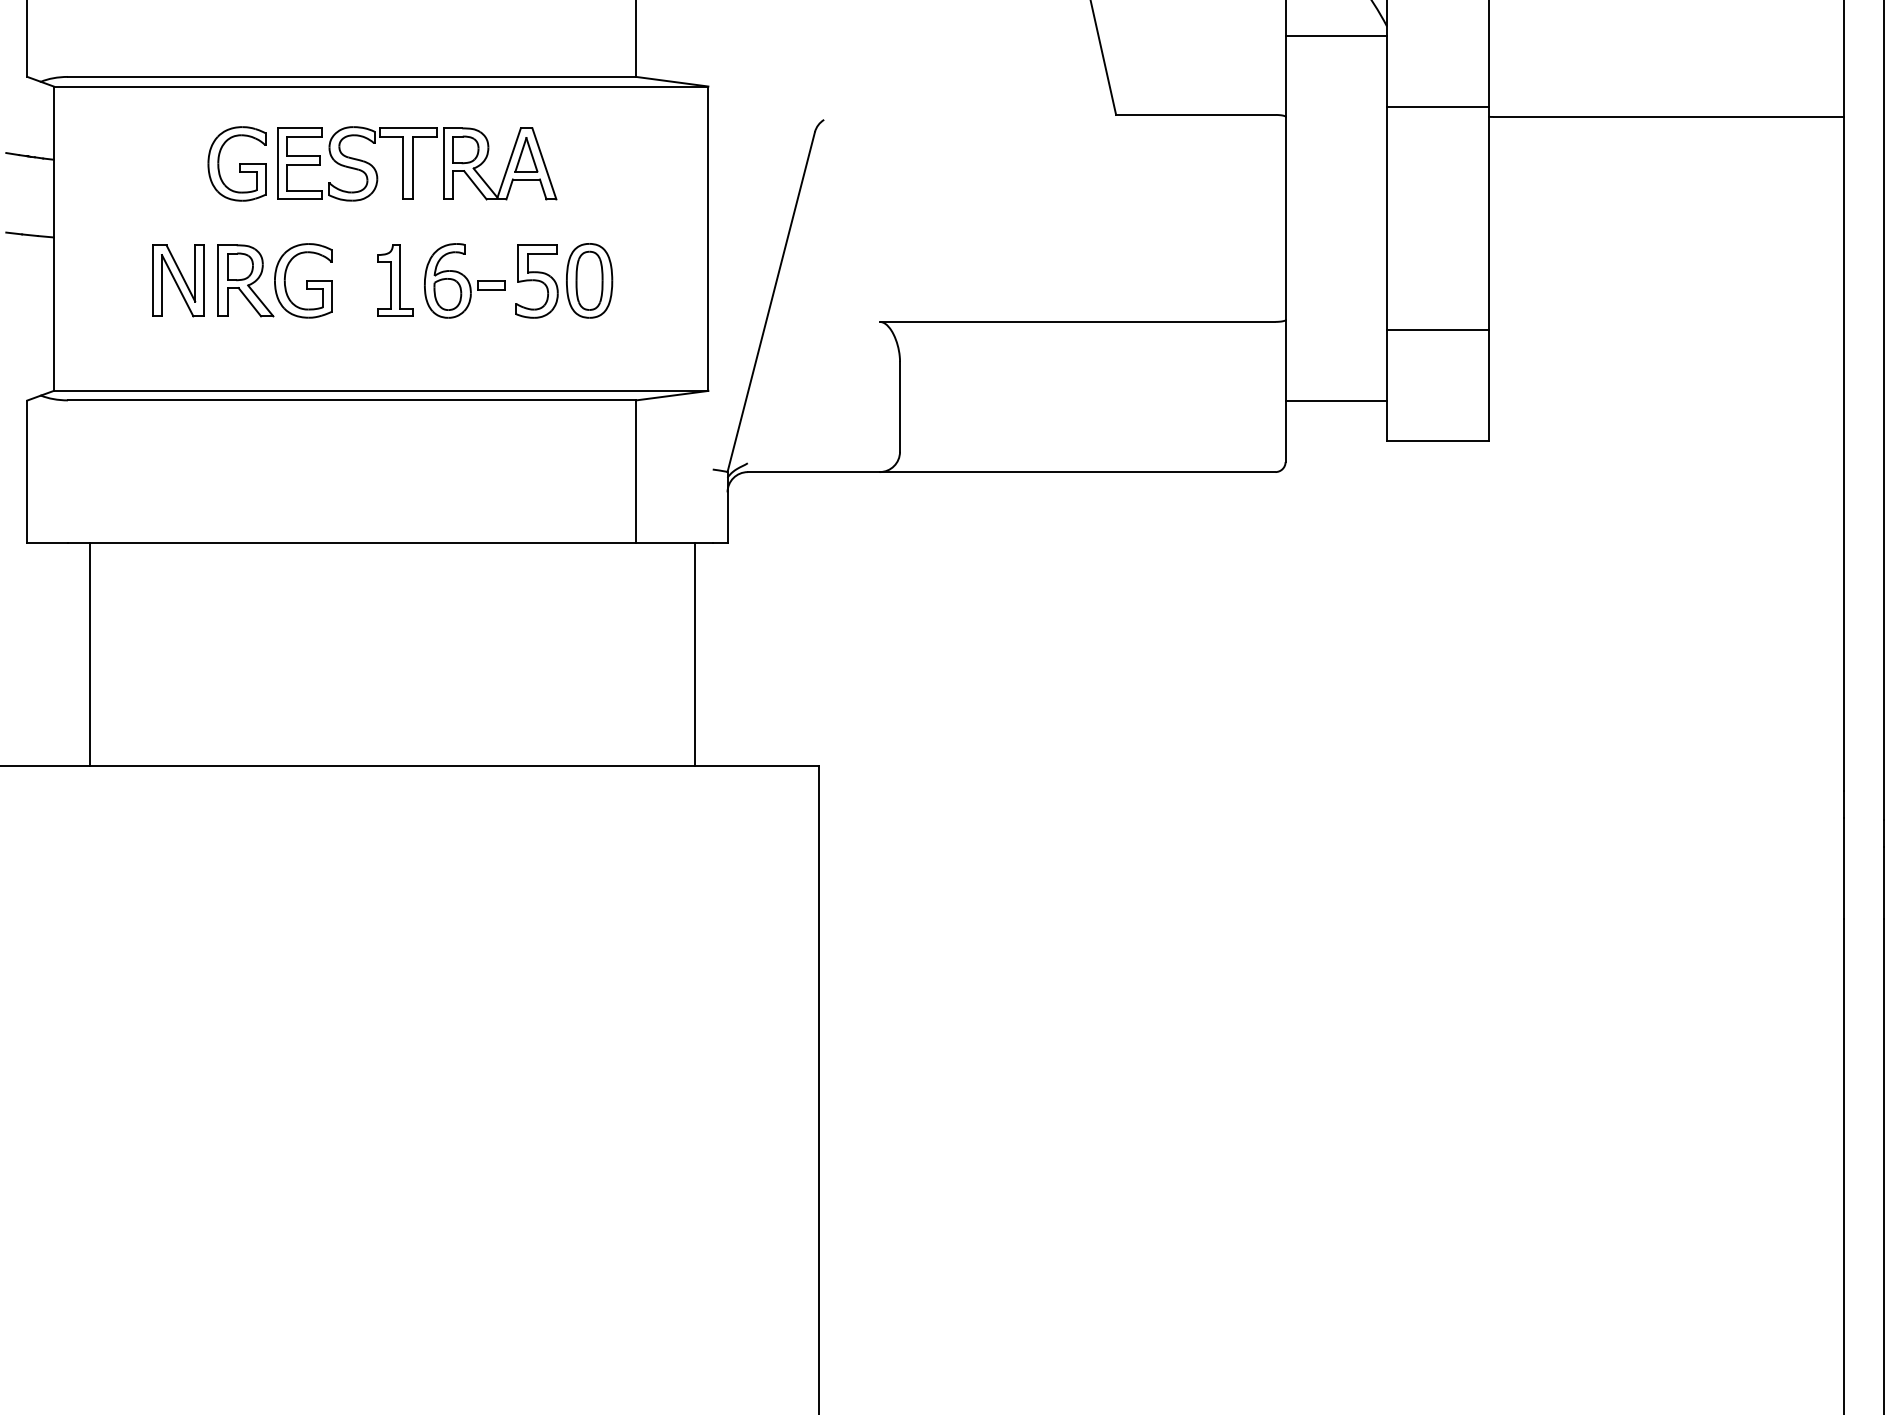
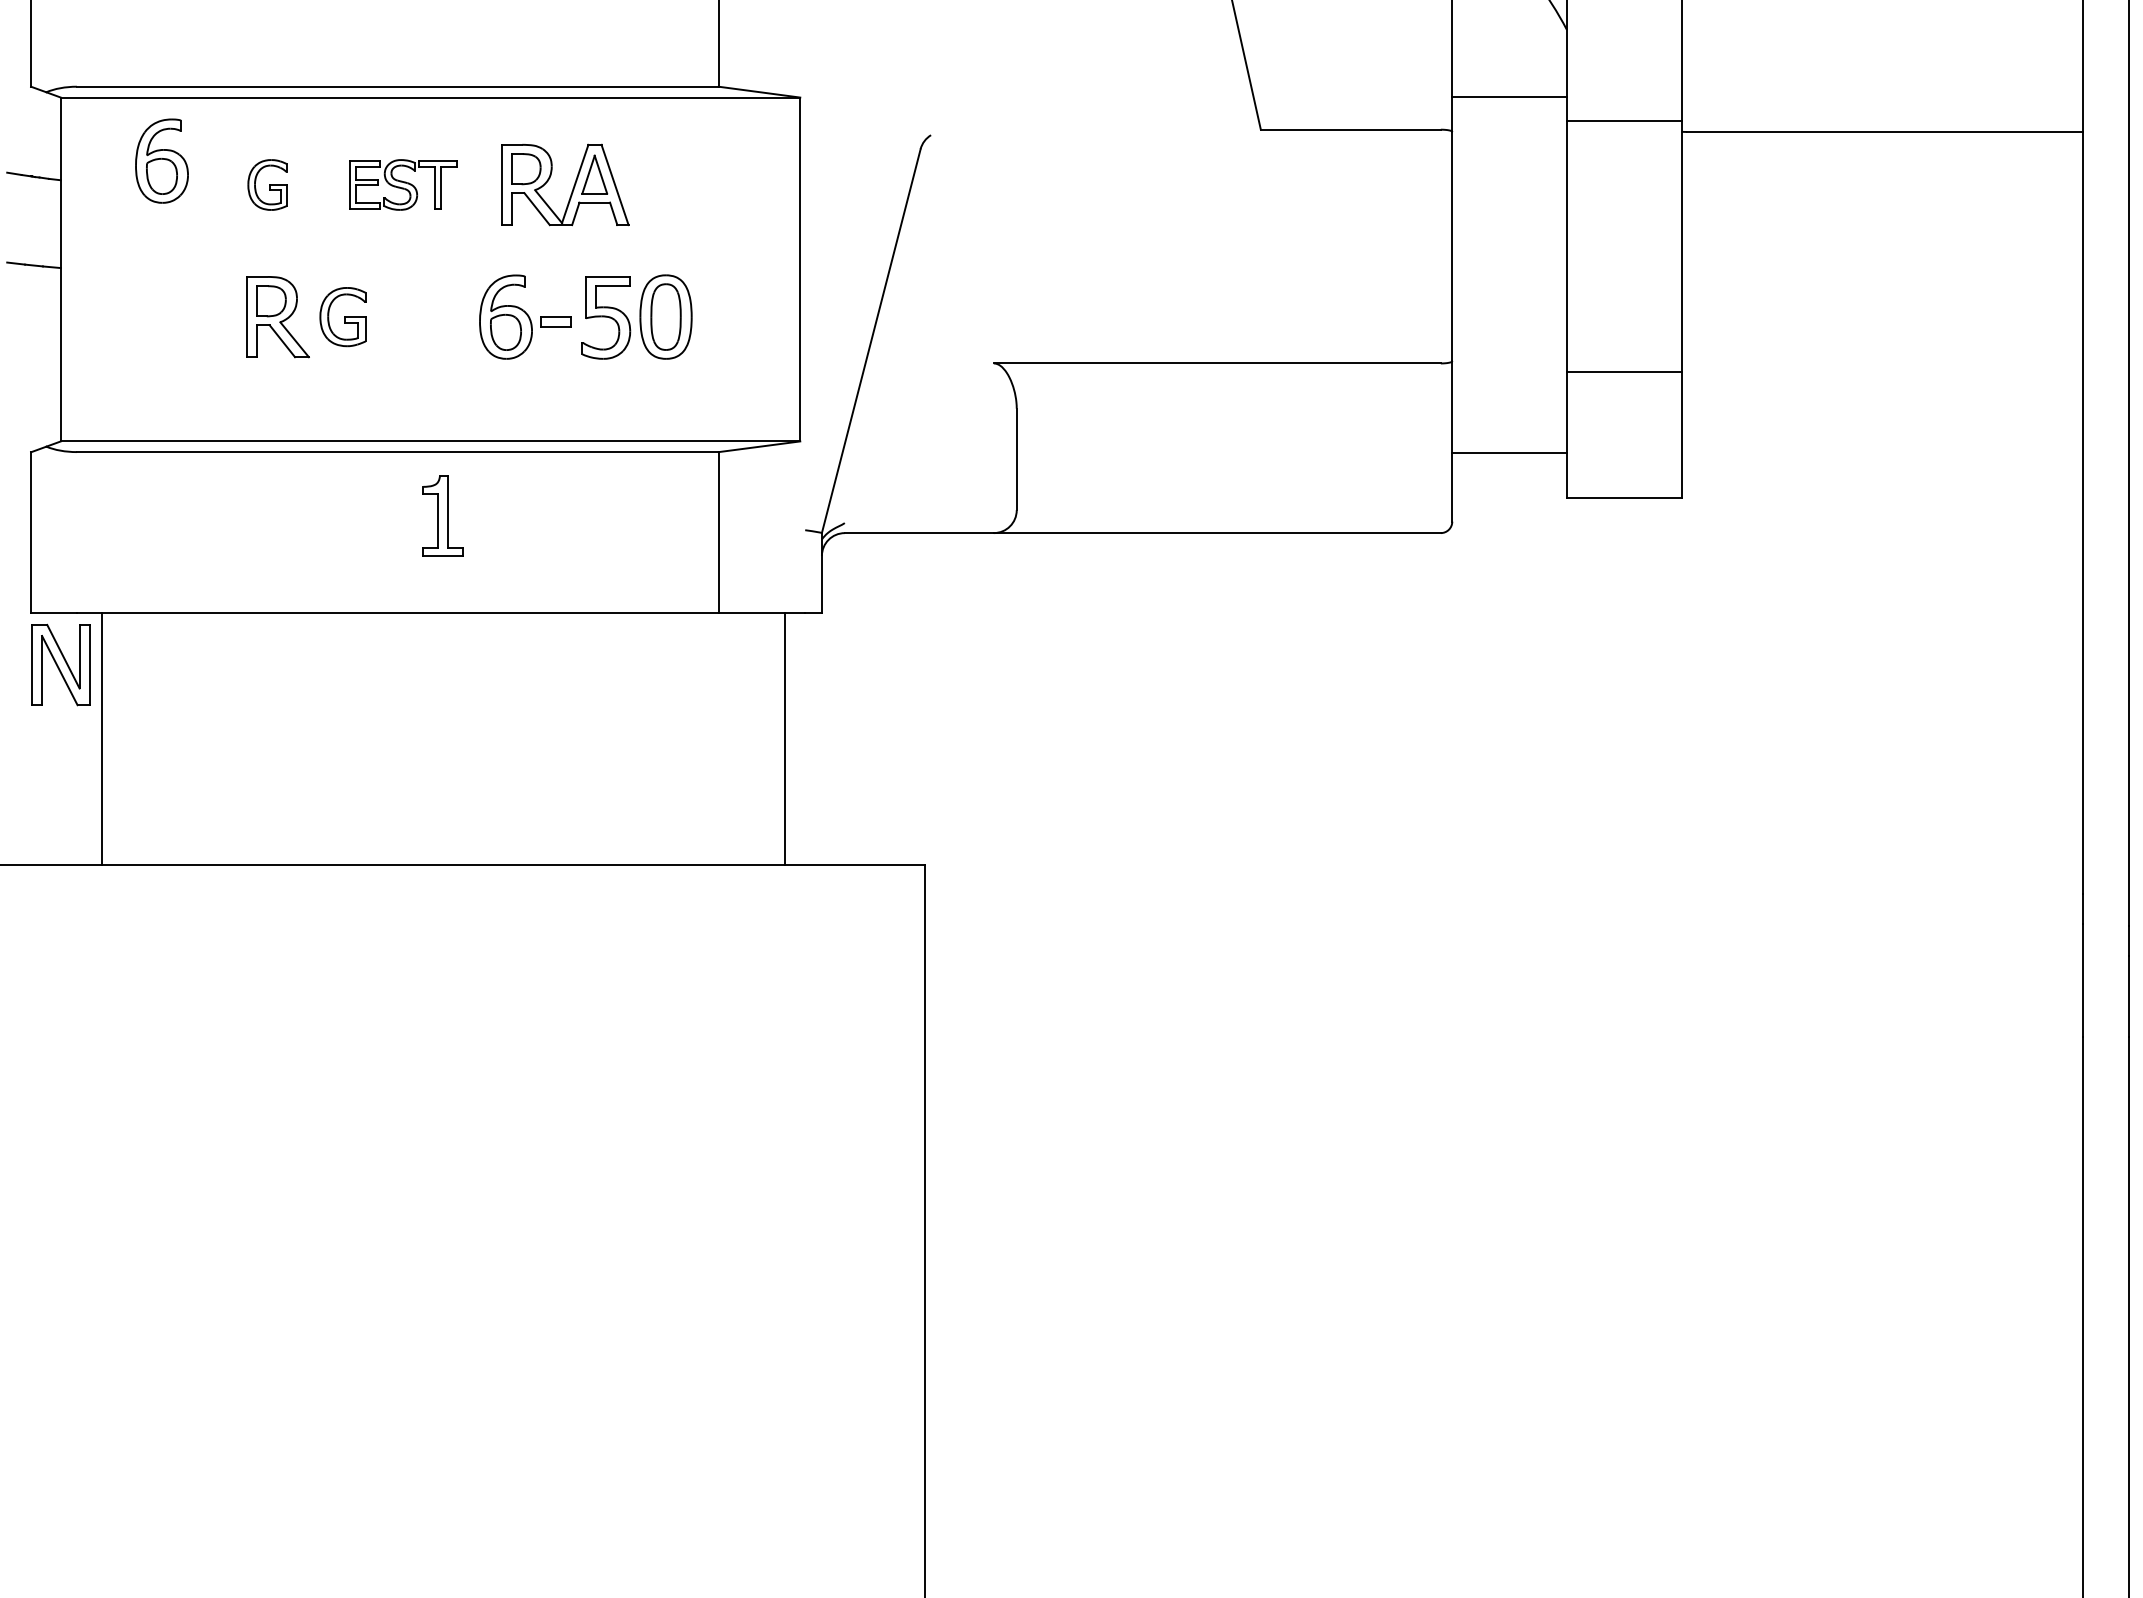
line: (1336, 35) -> (1509, 97), moved
part: (142, 142) -> (161, 160), added
part: (236, 163) -> (267, 184), size x0.6
part: (357, 163) -> (403, 184), size x0.6
part: (178, 280) -> (60, 664), moved
part: (303, 280) -> (342, 316), size x0.7
part: (395, 280) -> (442, 515), moved

